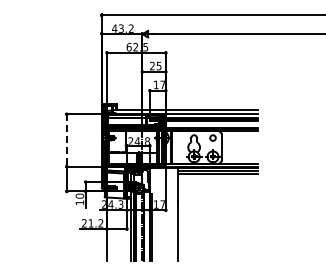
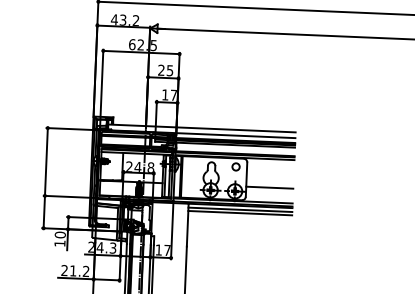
line: (66, 140) -> (45, 162), dashed -> solid
line: (239, 152) -> (269, 187), added

